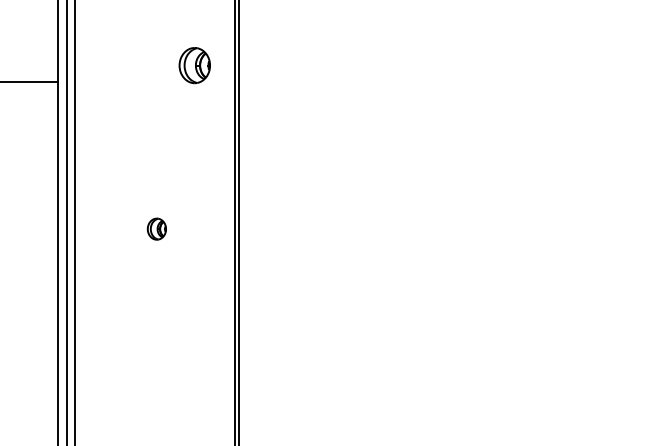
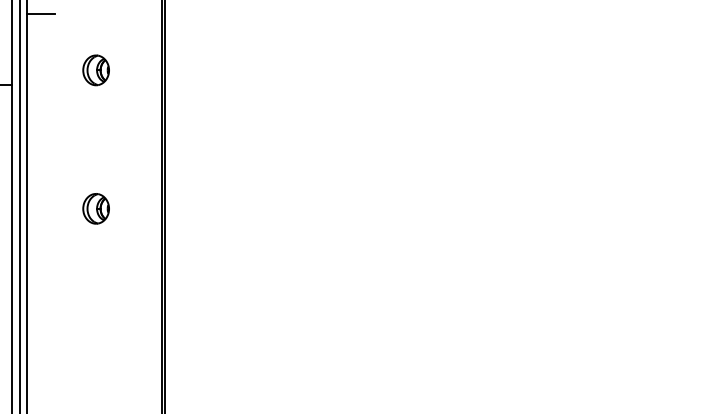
part: (194, 65) -> (95, 70), moved
part: (156, 228) -> (95, 208), size x1.67

